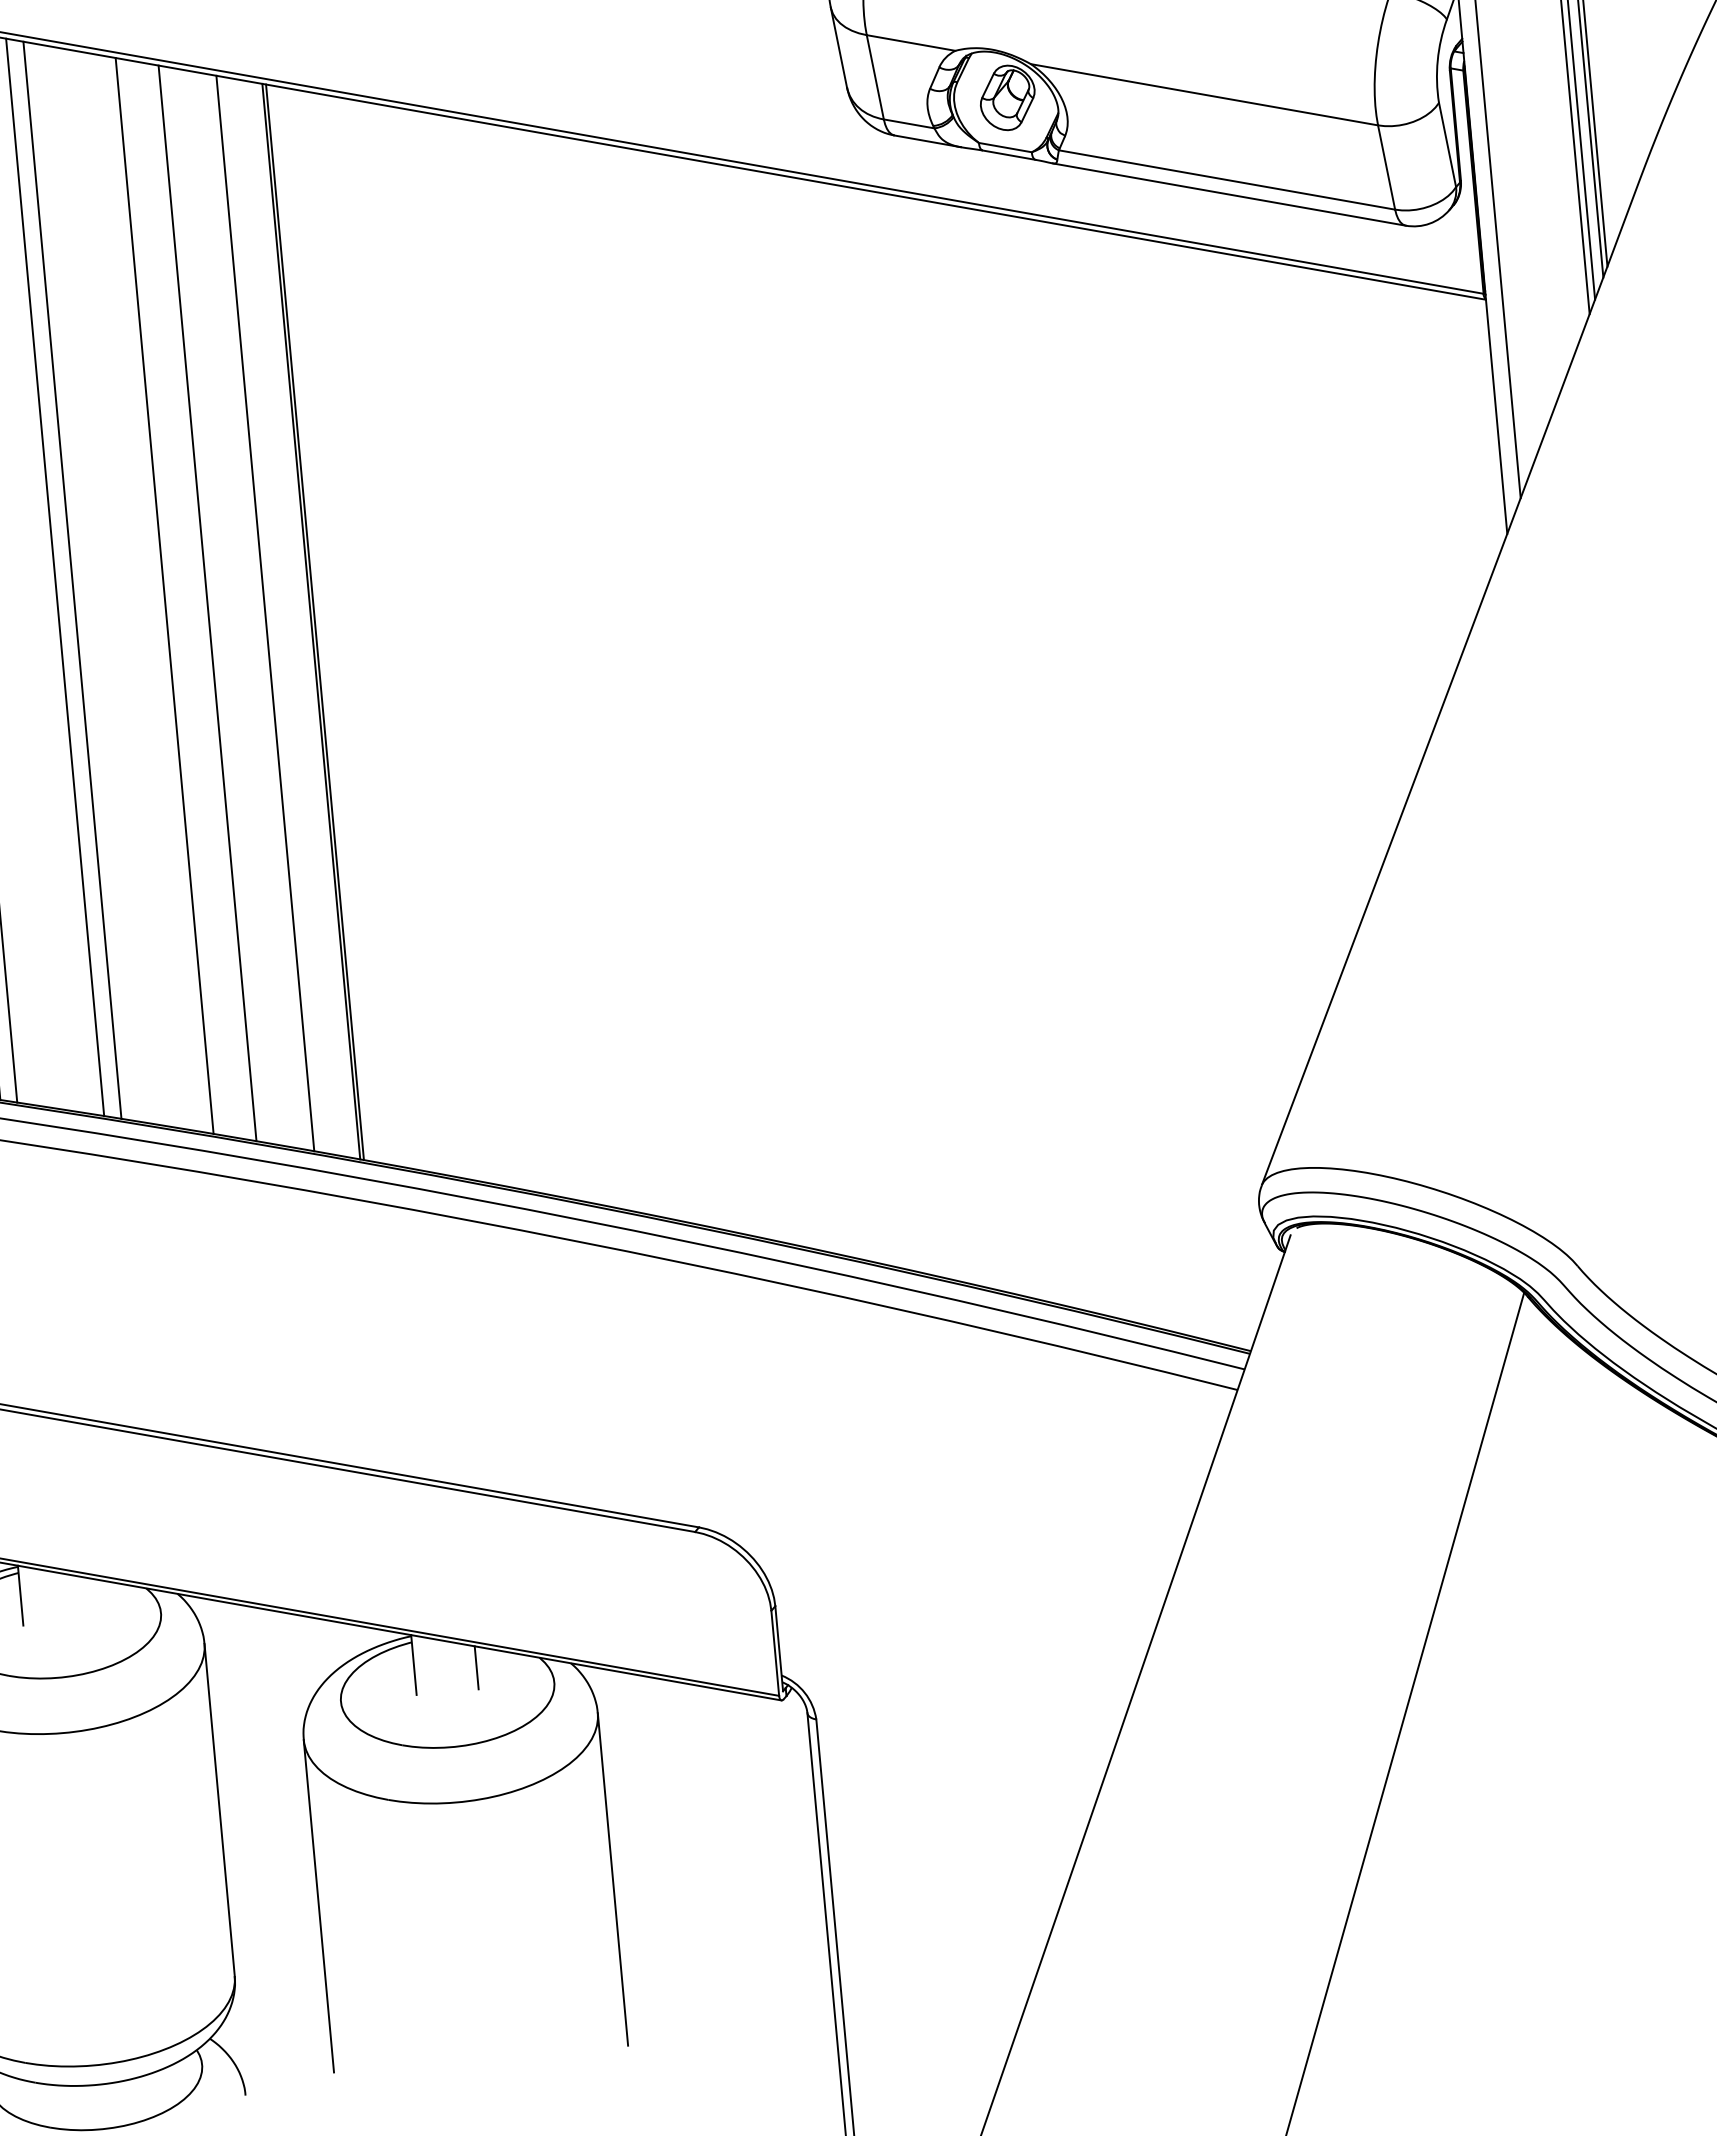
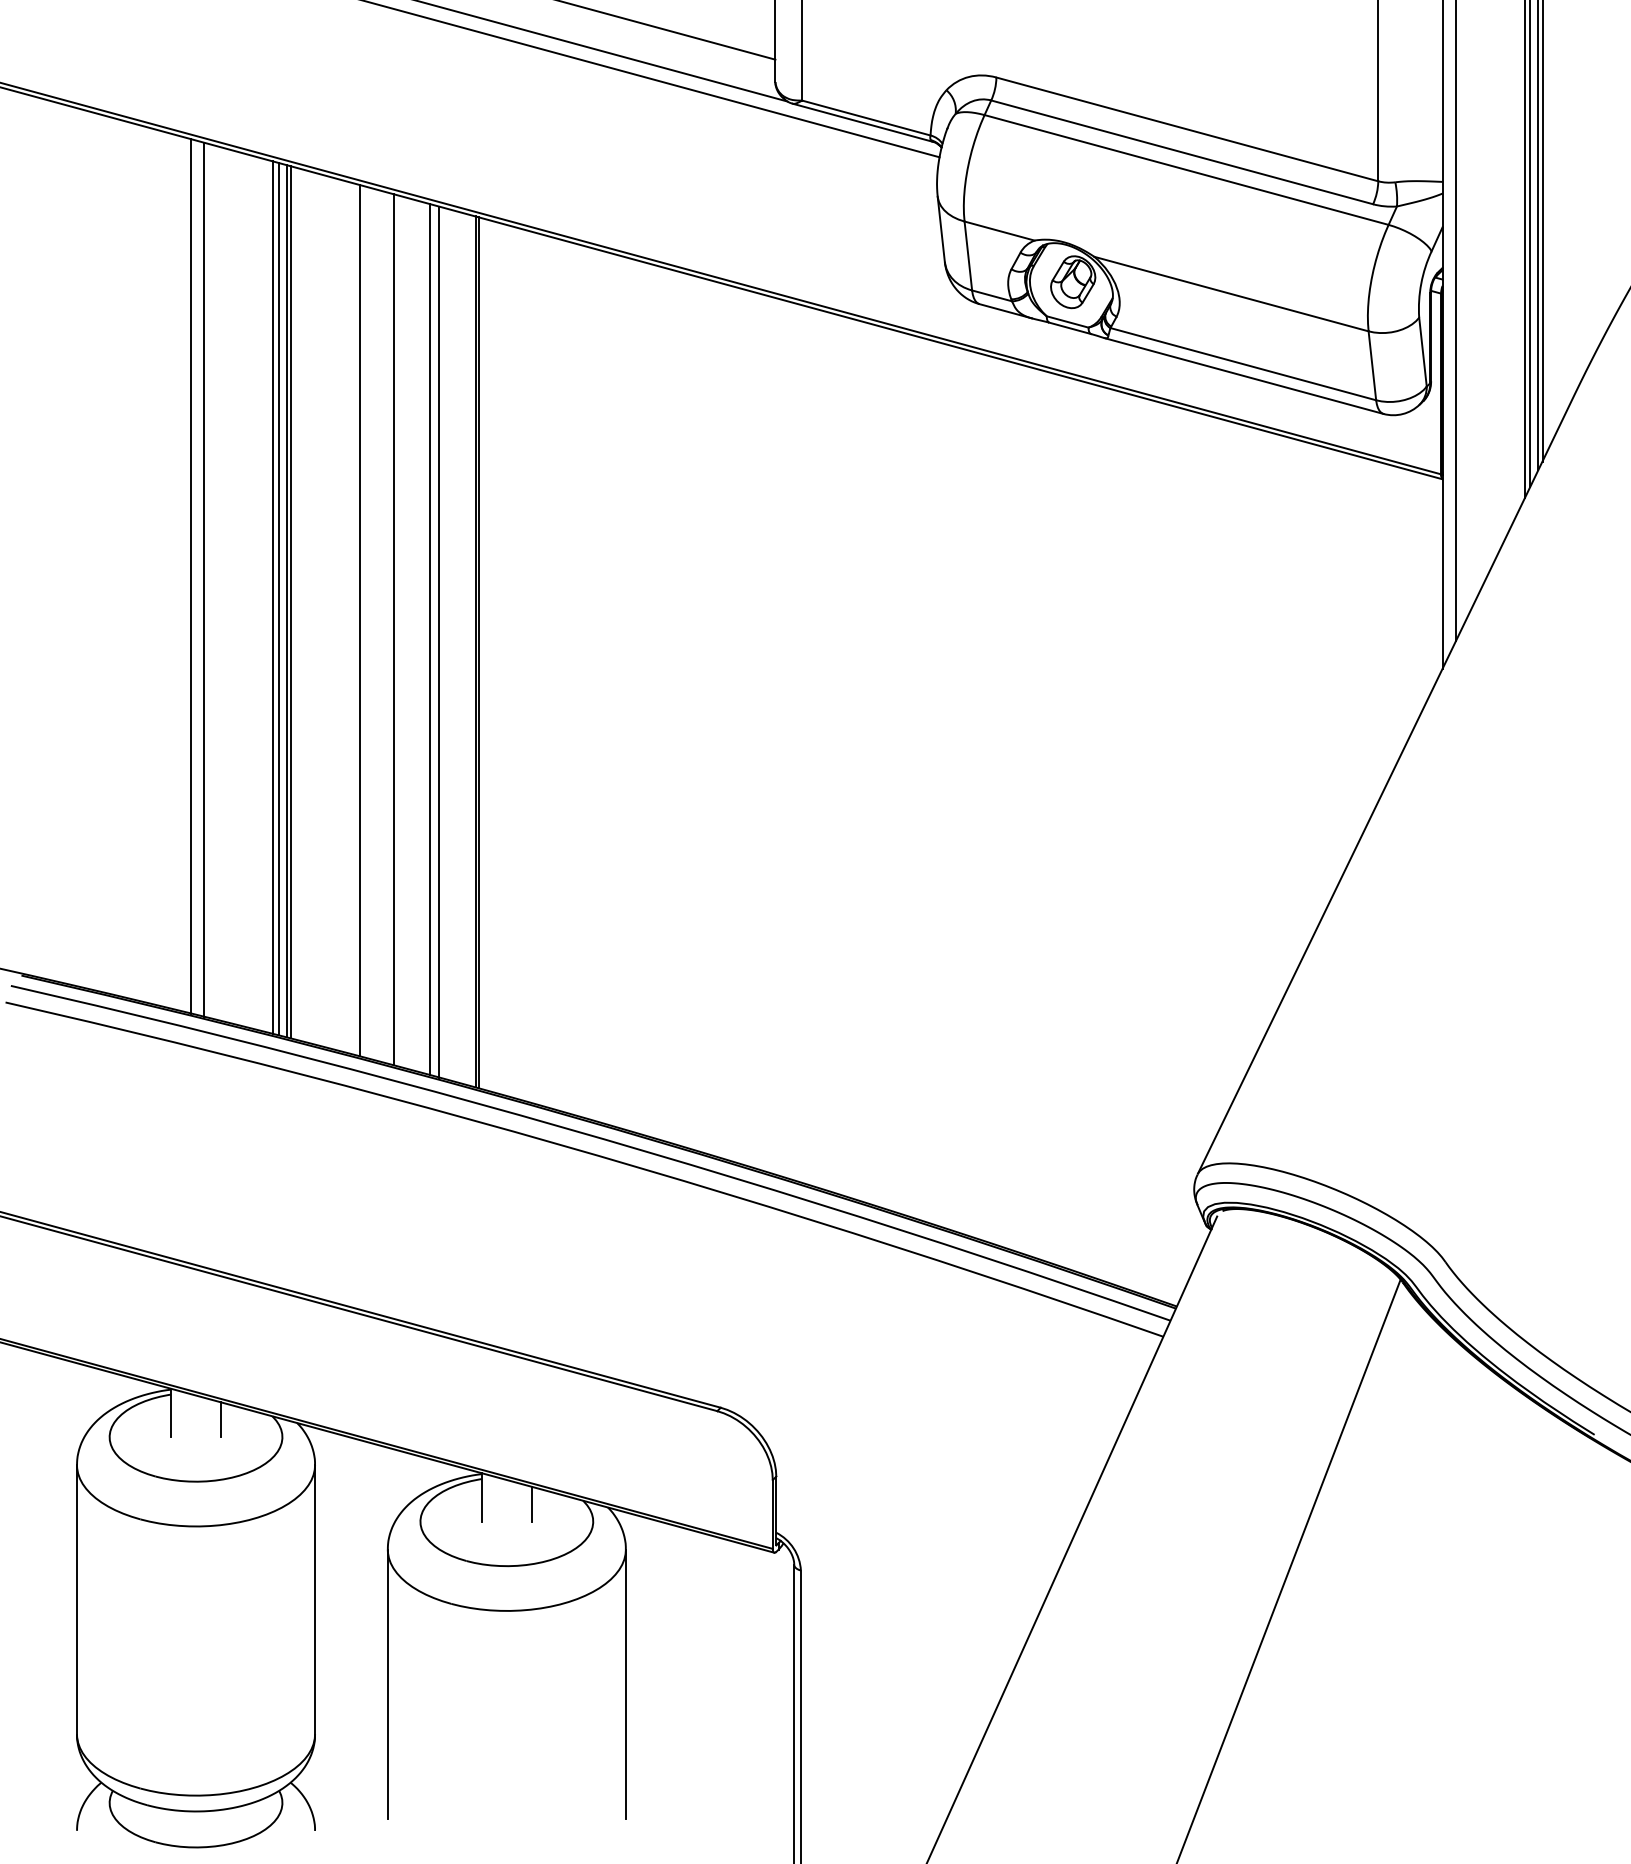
line: (61, 577) -> (278, 598), added
line: (77, 581) -> (290, 602), added
line: (252, 611) -> (429, 639), added
line: (83, 1598) -> (221, 1419), added

